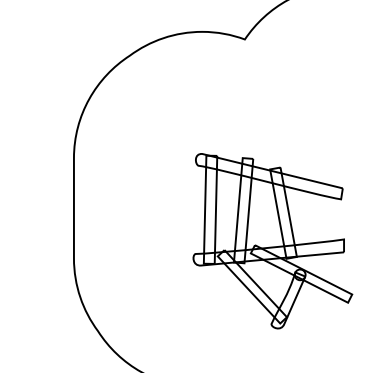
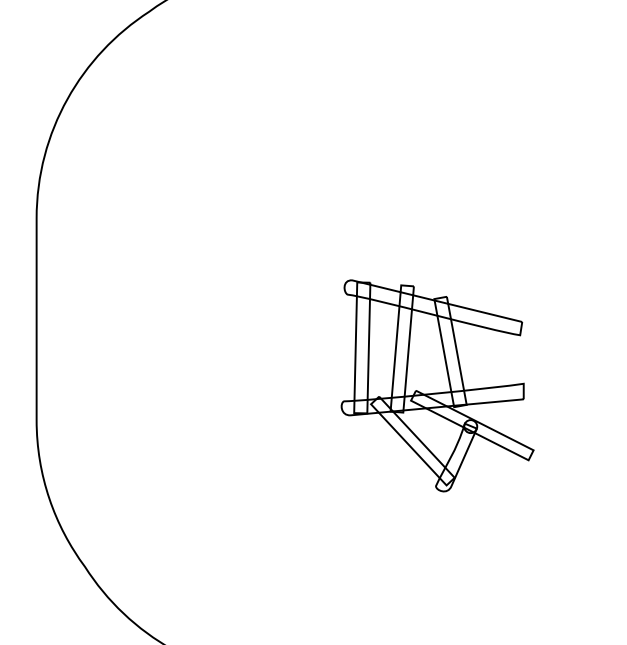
part: (272, 241) -> (436, 386), size x0.6

